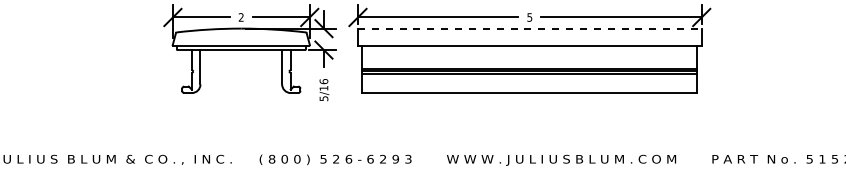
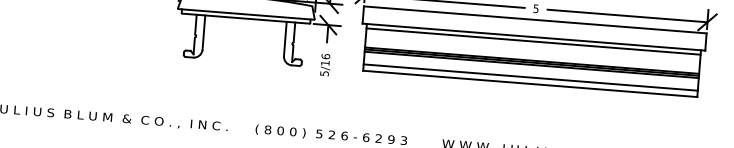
line: (529, 28) -> (534, 19), dashed -> solid
line: (529, 50) -> (533, 41), added
line: (529, 86) -> (530, 77), added

